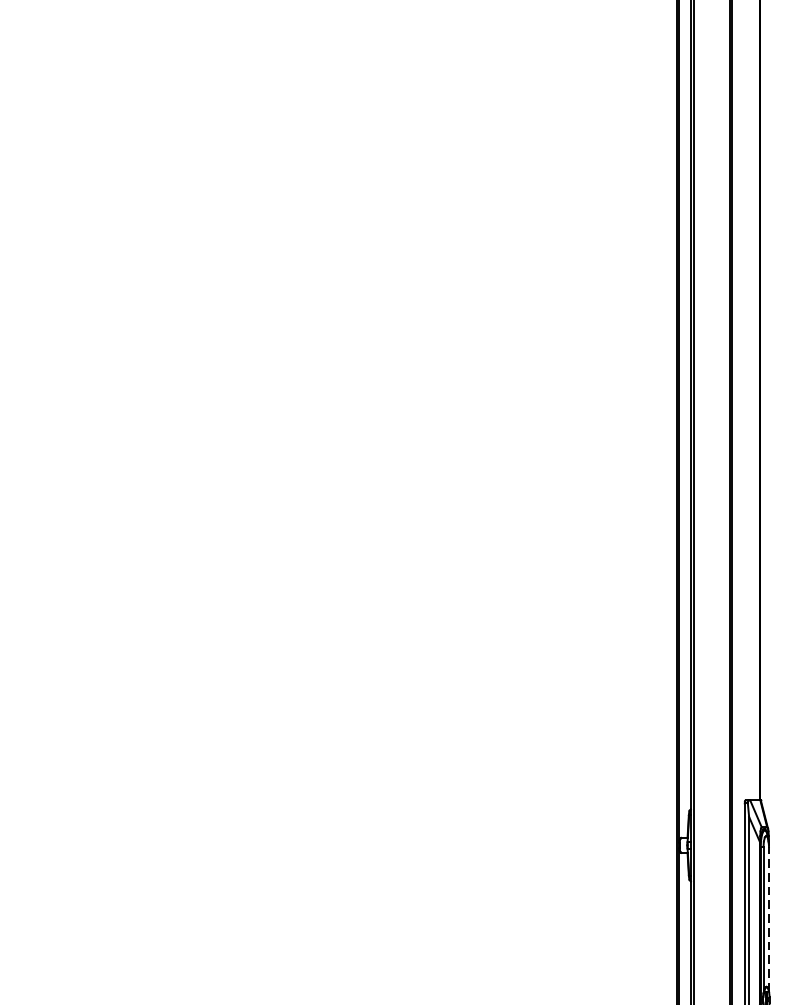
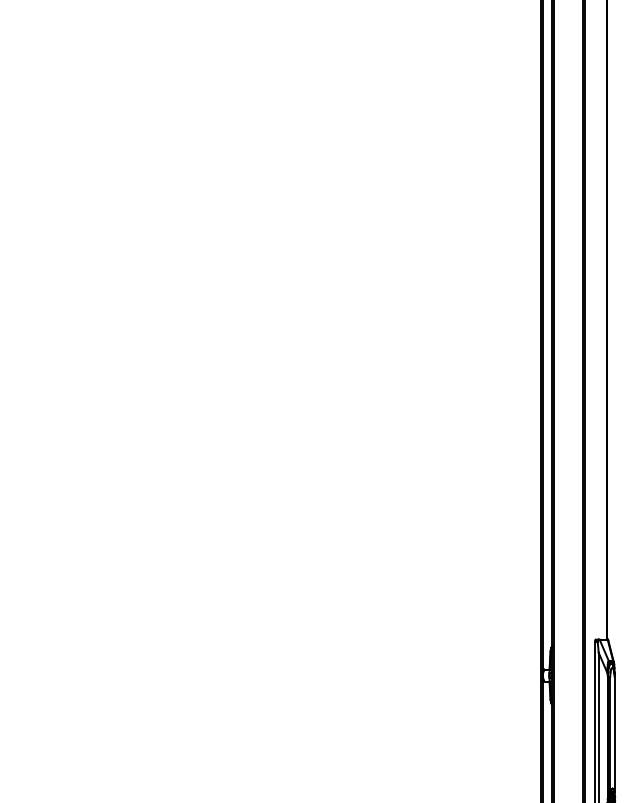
line: (768, 919) -> (614, 734), dashed -> solid

